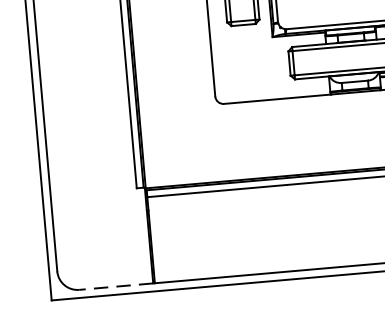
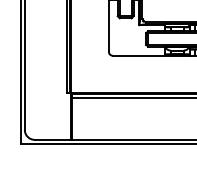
line: (115, 285) -> (52, 139), dashed -> solid

